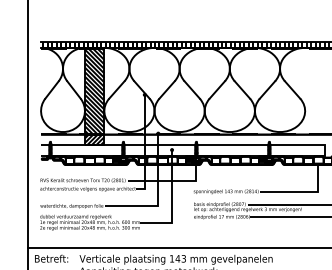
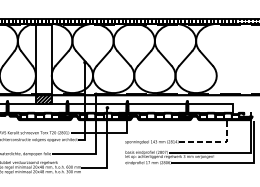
hatch: (94, 90) -> (43, 58), removed
line: (303, 192) -> (215, 142), solid -> dashed

